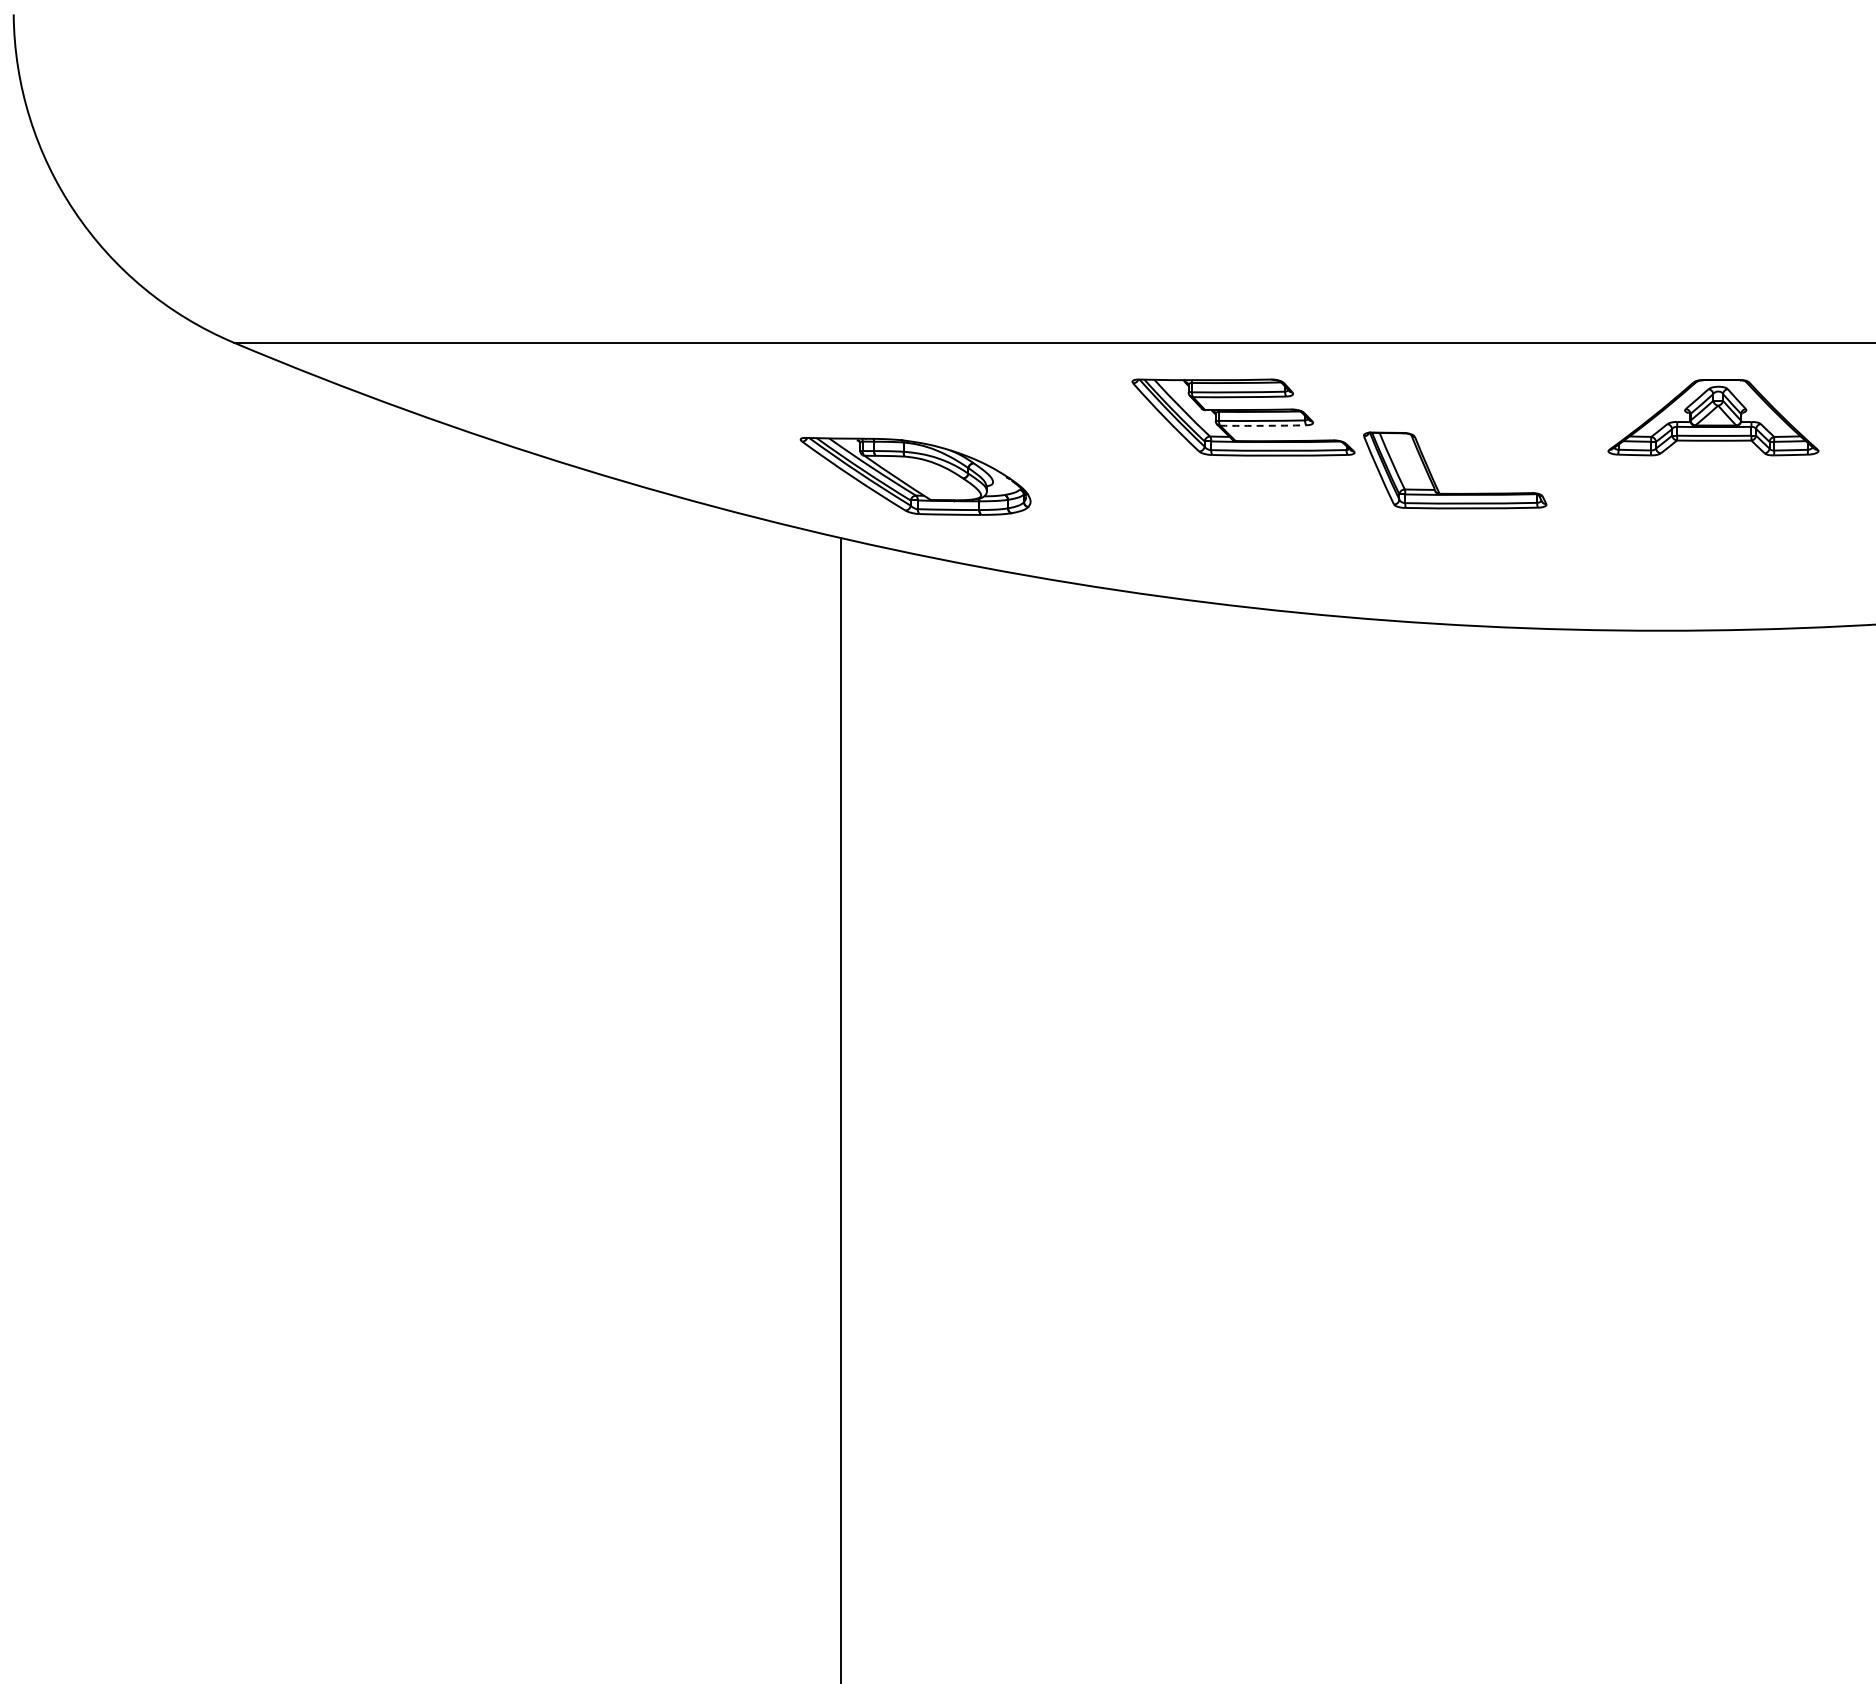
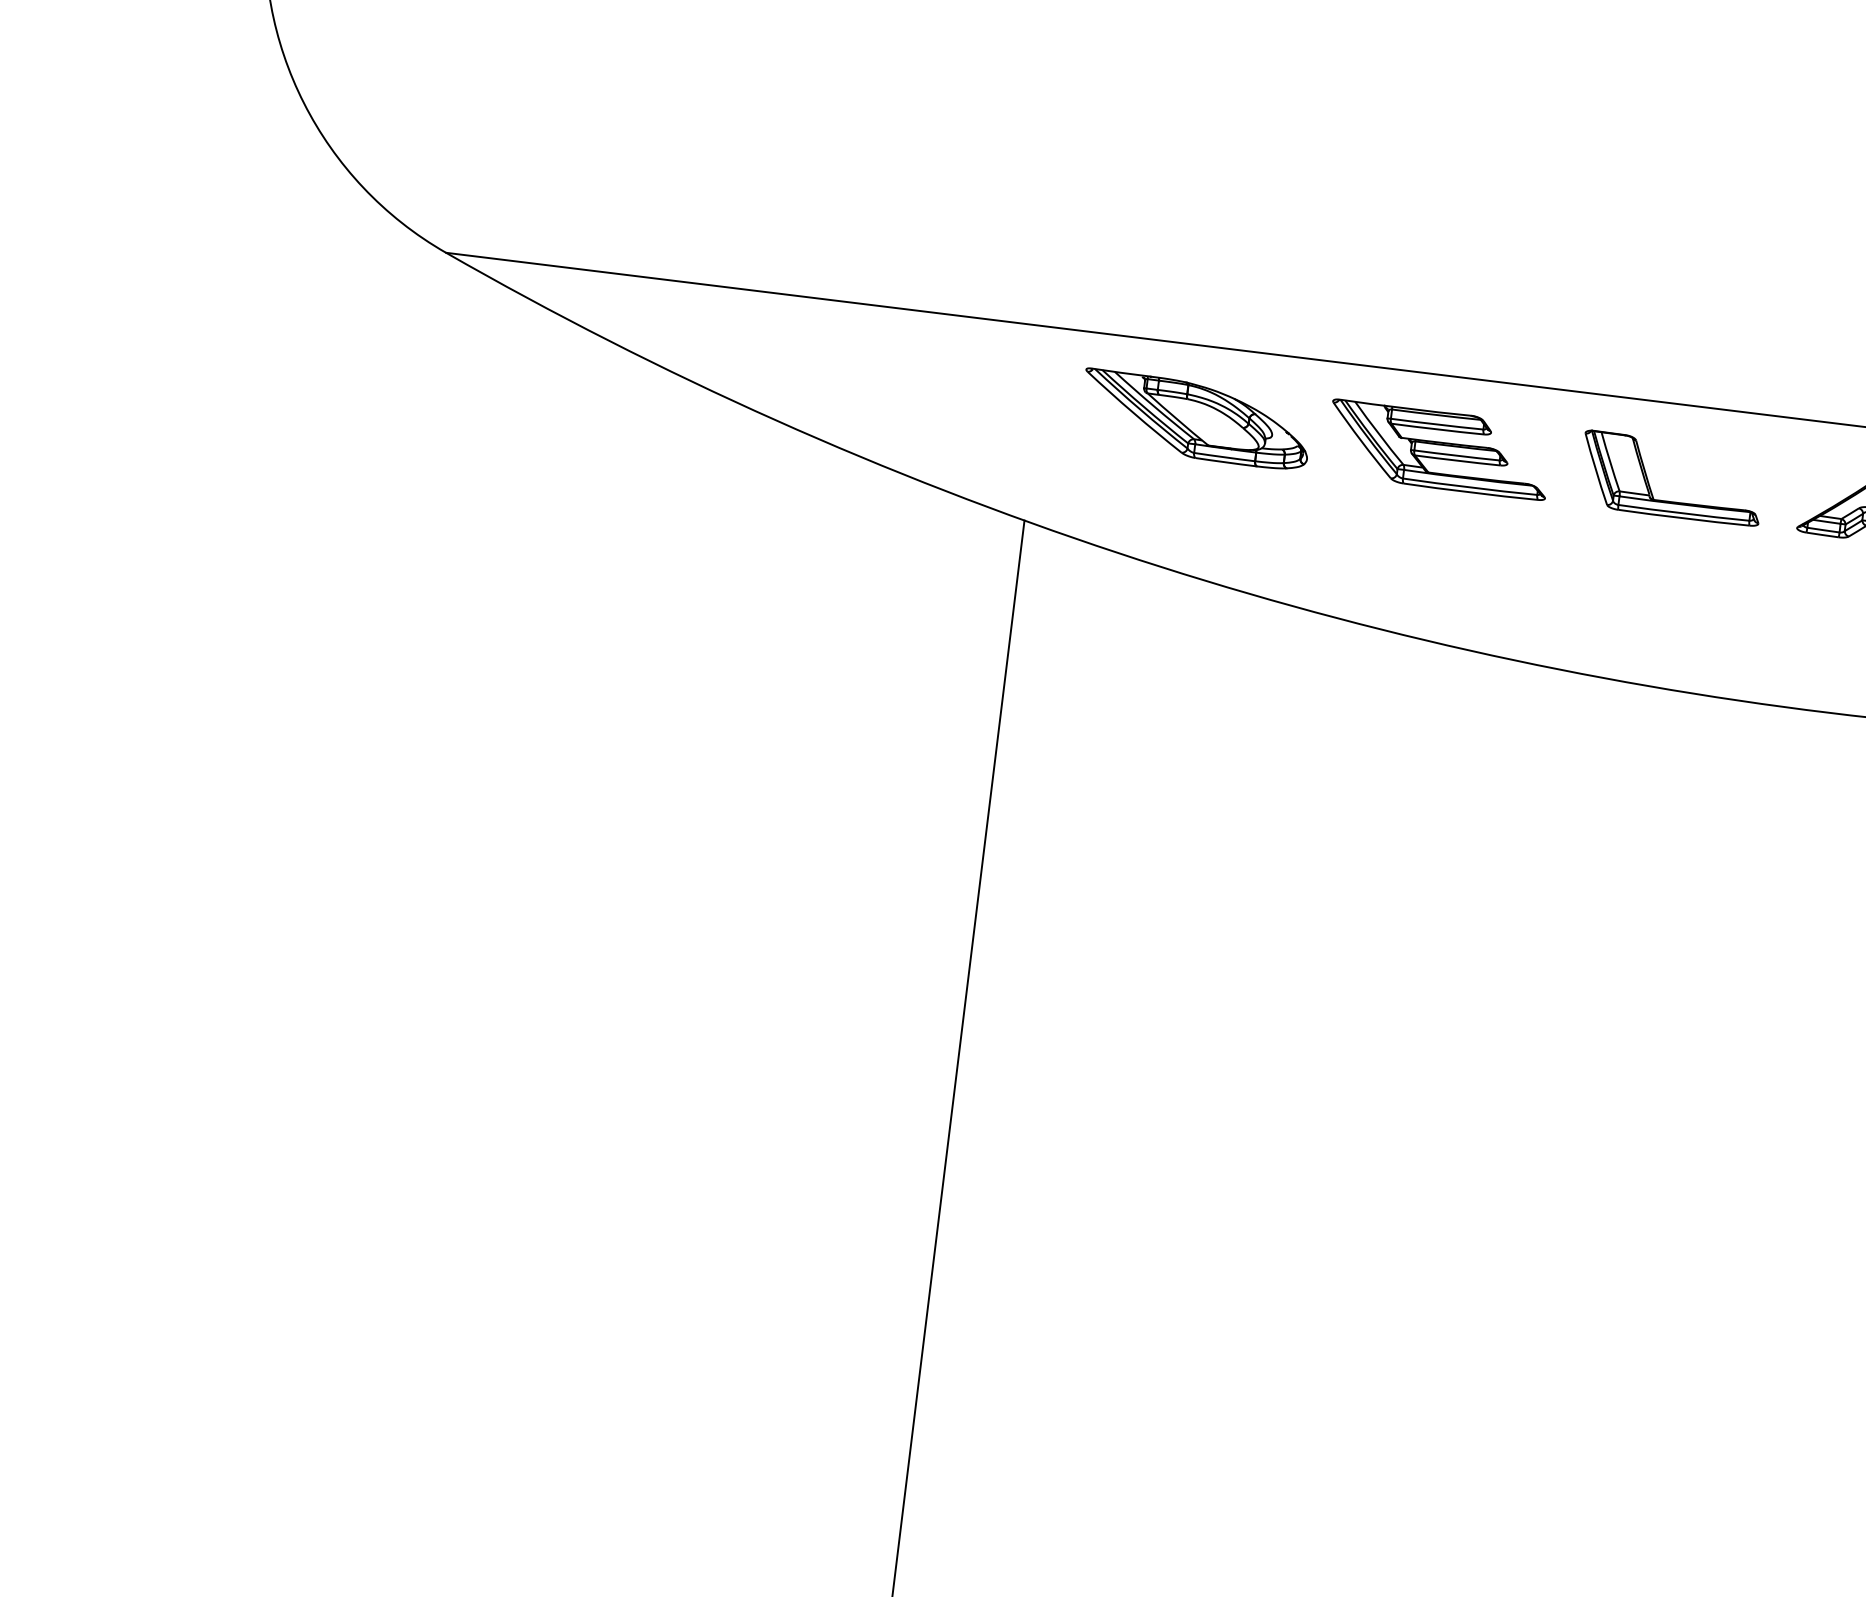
arc: (1263, 425) -> (1457, 460), dashed -> solid
part: (915, 476) -> (1195, 420), moved
part: (1455, 493) -> (1669, 501), moved

